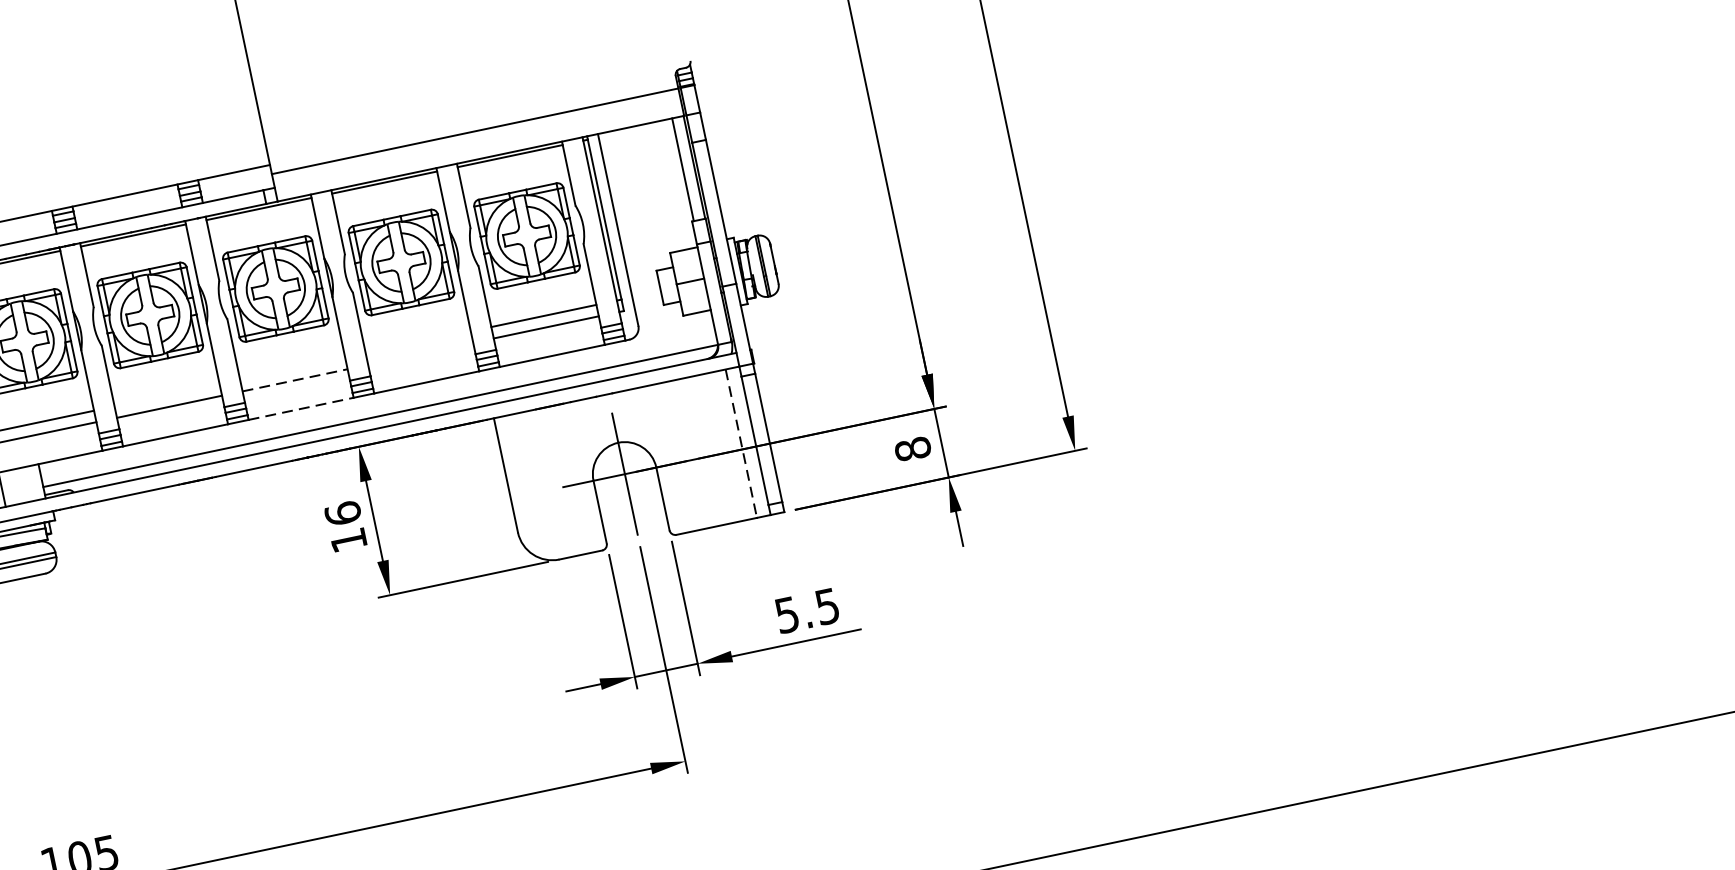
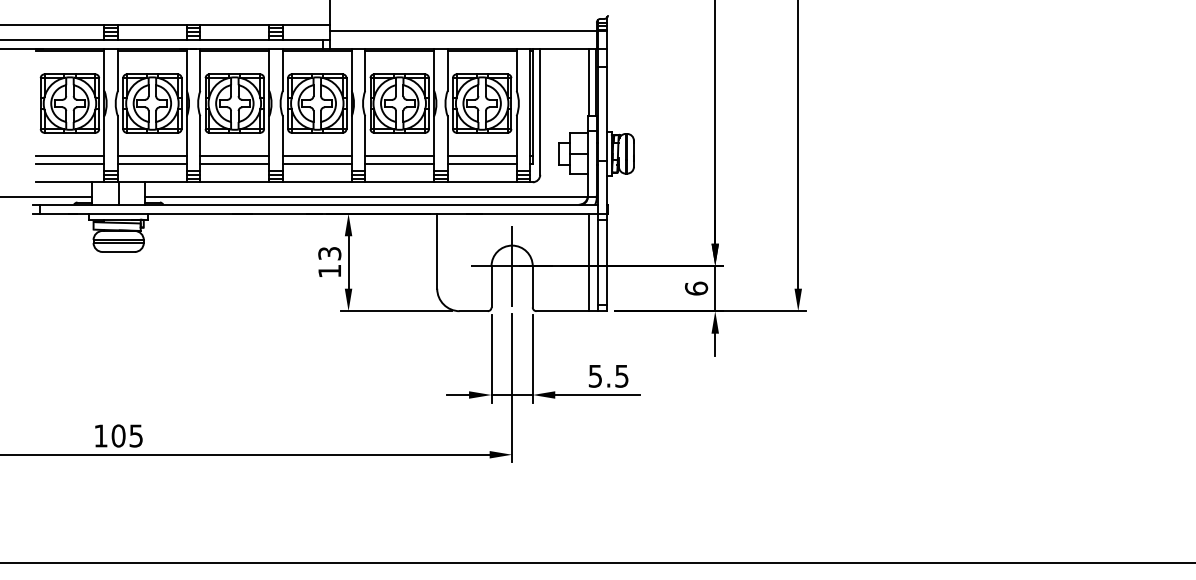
line: (418, 343) -> (399, 156), added
line: (420, 353) -> (399, 163), added
line: (291, 369) -> (316, 156), added
line: (295, 380) -> (317, 163), dashed -> solid
line: (166, 396) -> (234, 156), added
line: (301, 409) -> (317, 182), dashed -> solid
line: (741, 443) -> (589, 262), dashed -> solid
text: (911, 449) -> (695, 288), 8 -> 6
text: (342, 513) -> (329, 253), 16 -> 13

